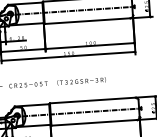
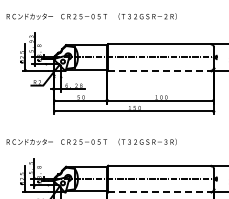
line: (87, 20) -> (159, 70), solid -> dashed
line: (94, 122) -> (159, 192), solid -> dashed

